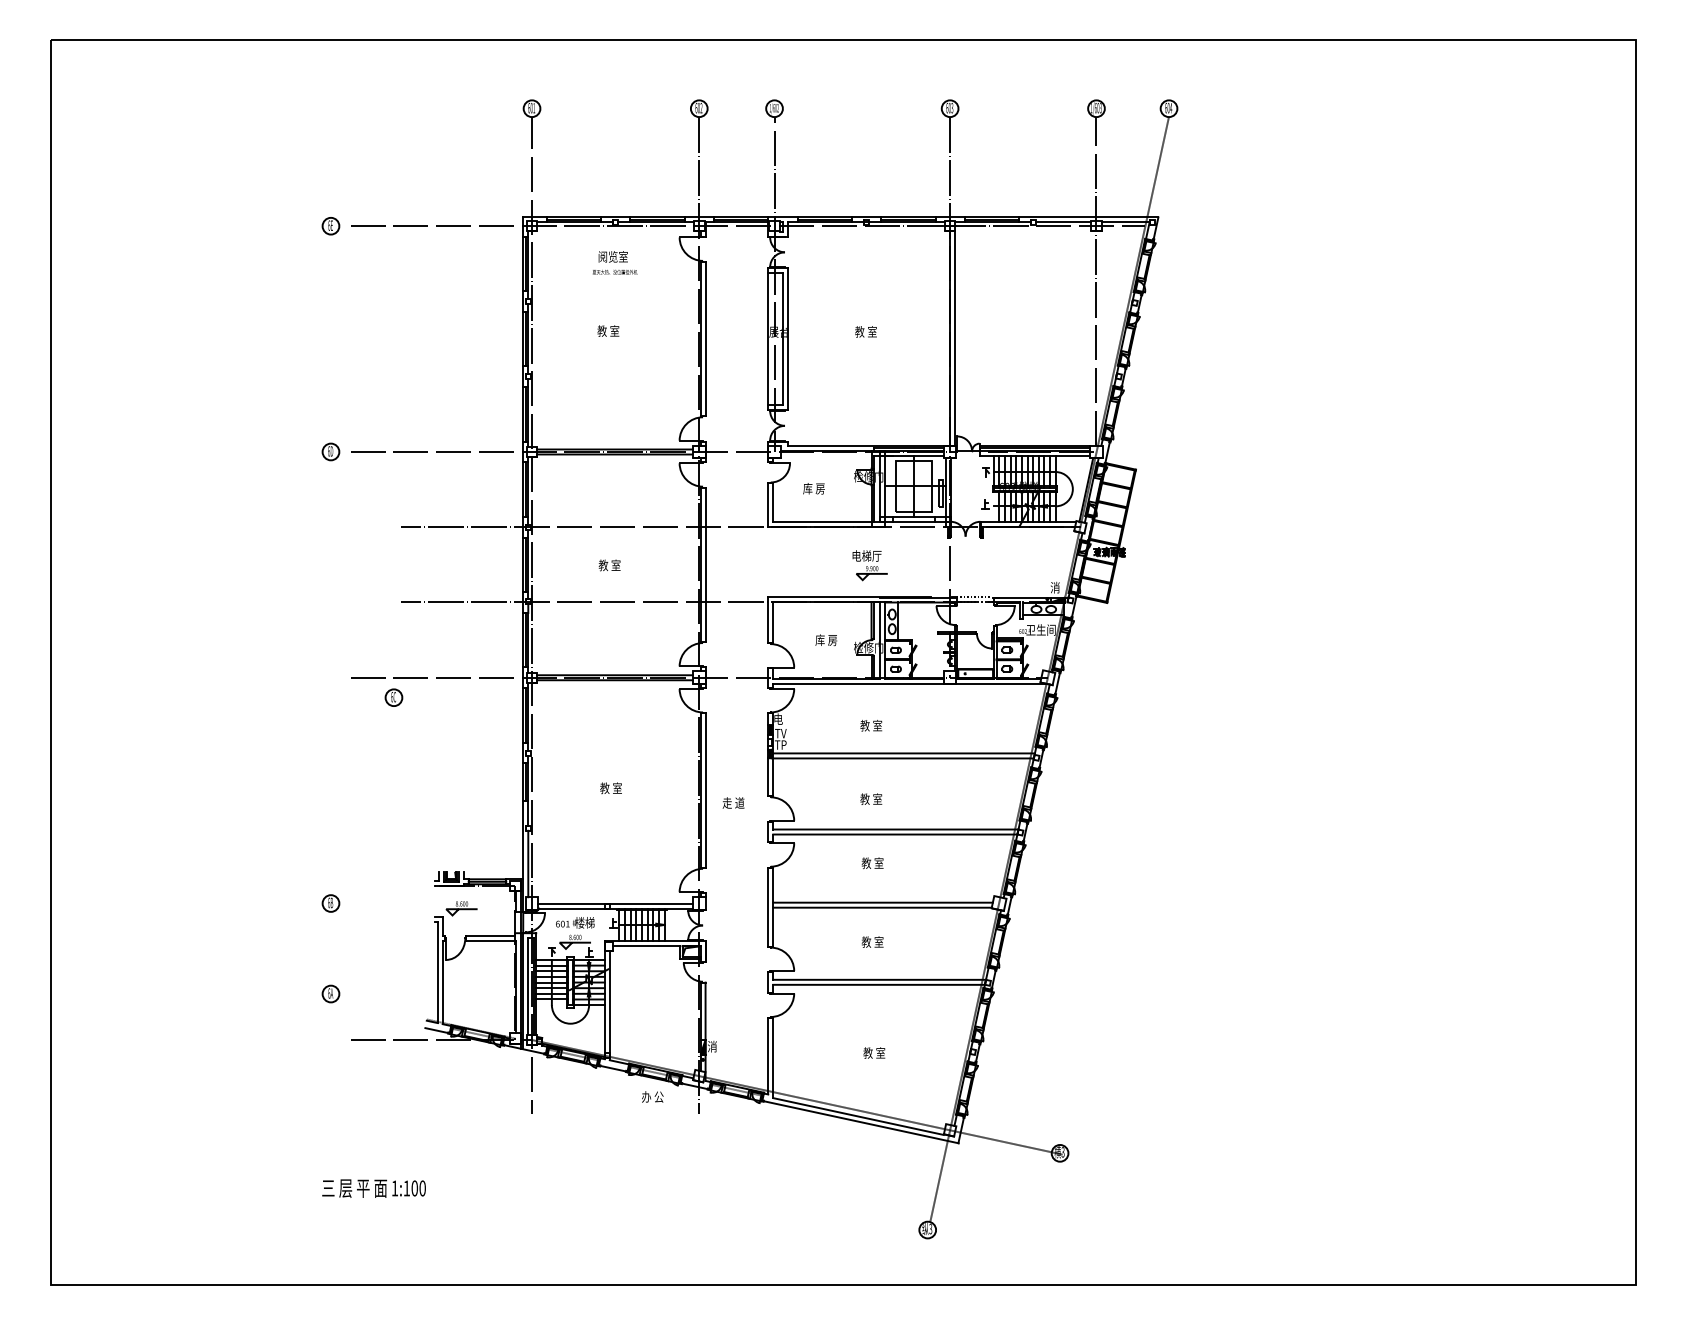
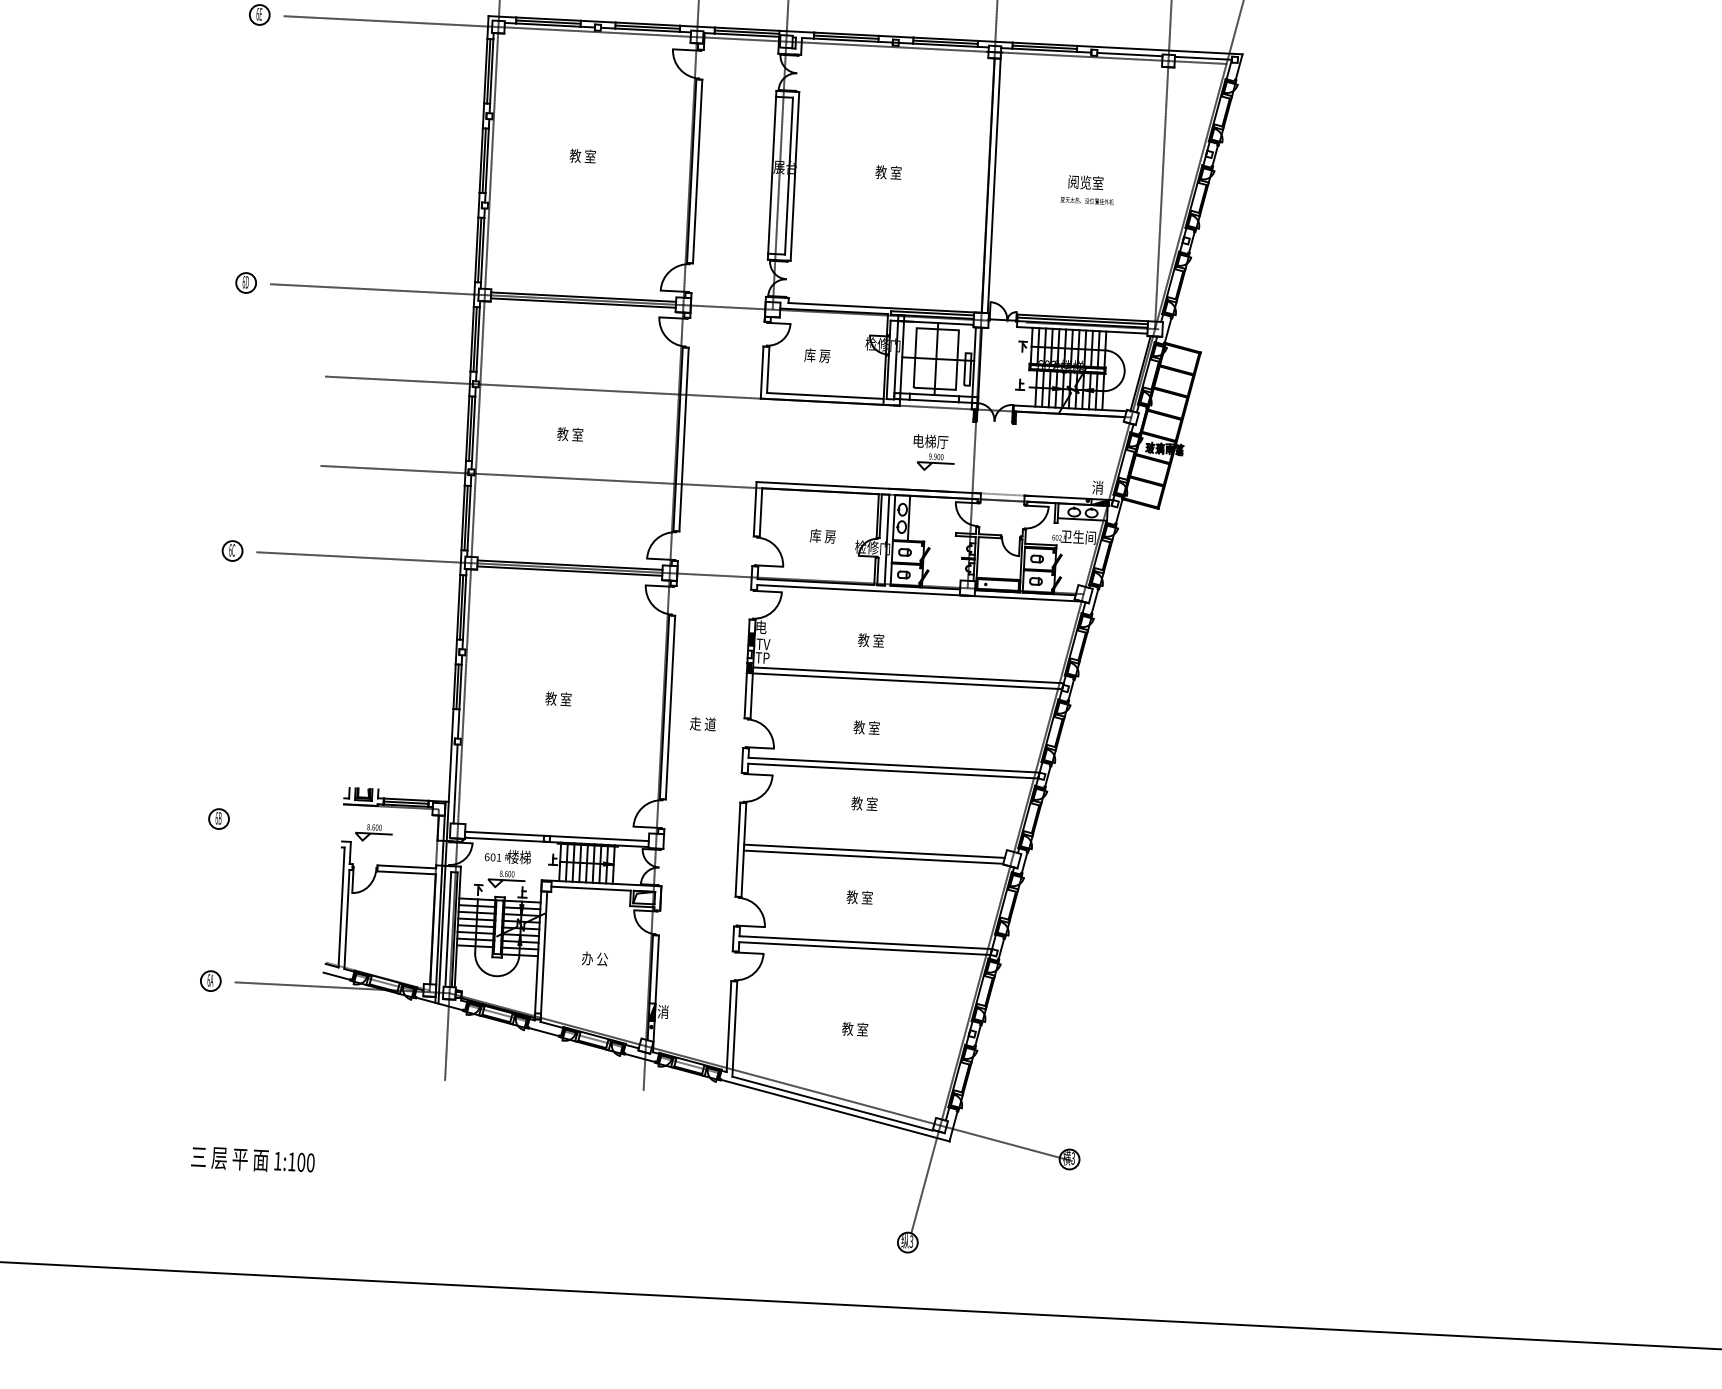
text: (615, 262) -> (1088, 189), moved
part: (869, 565) -> (933, 452), moved
part: (393, 697) -> (232, 550), moved
part: (330, 993) -> (210, 980), moved
text: (652, 1096) -> (594, 958), moved

